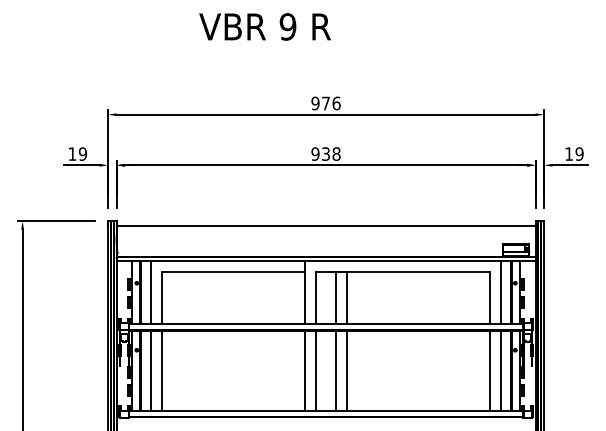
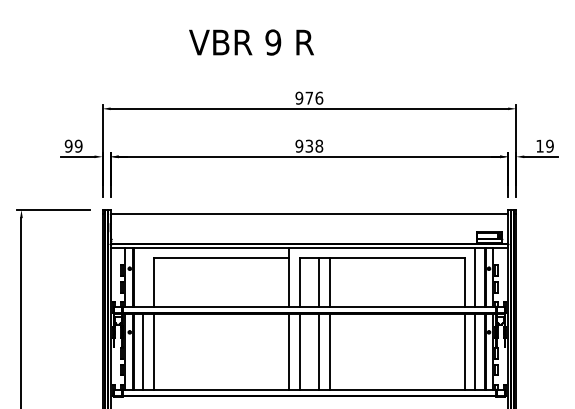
text: (265, 26) -> (251, 42), moved
text: (72, 153) -> (68, 145), 19 -> 99
line: (151, 292) -> (143, 277), removed

